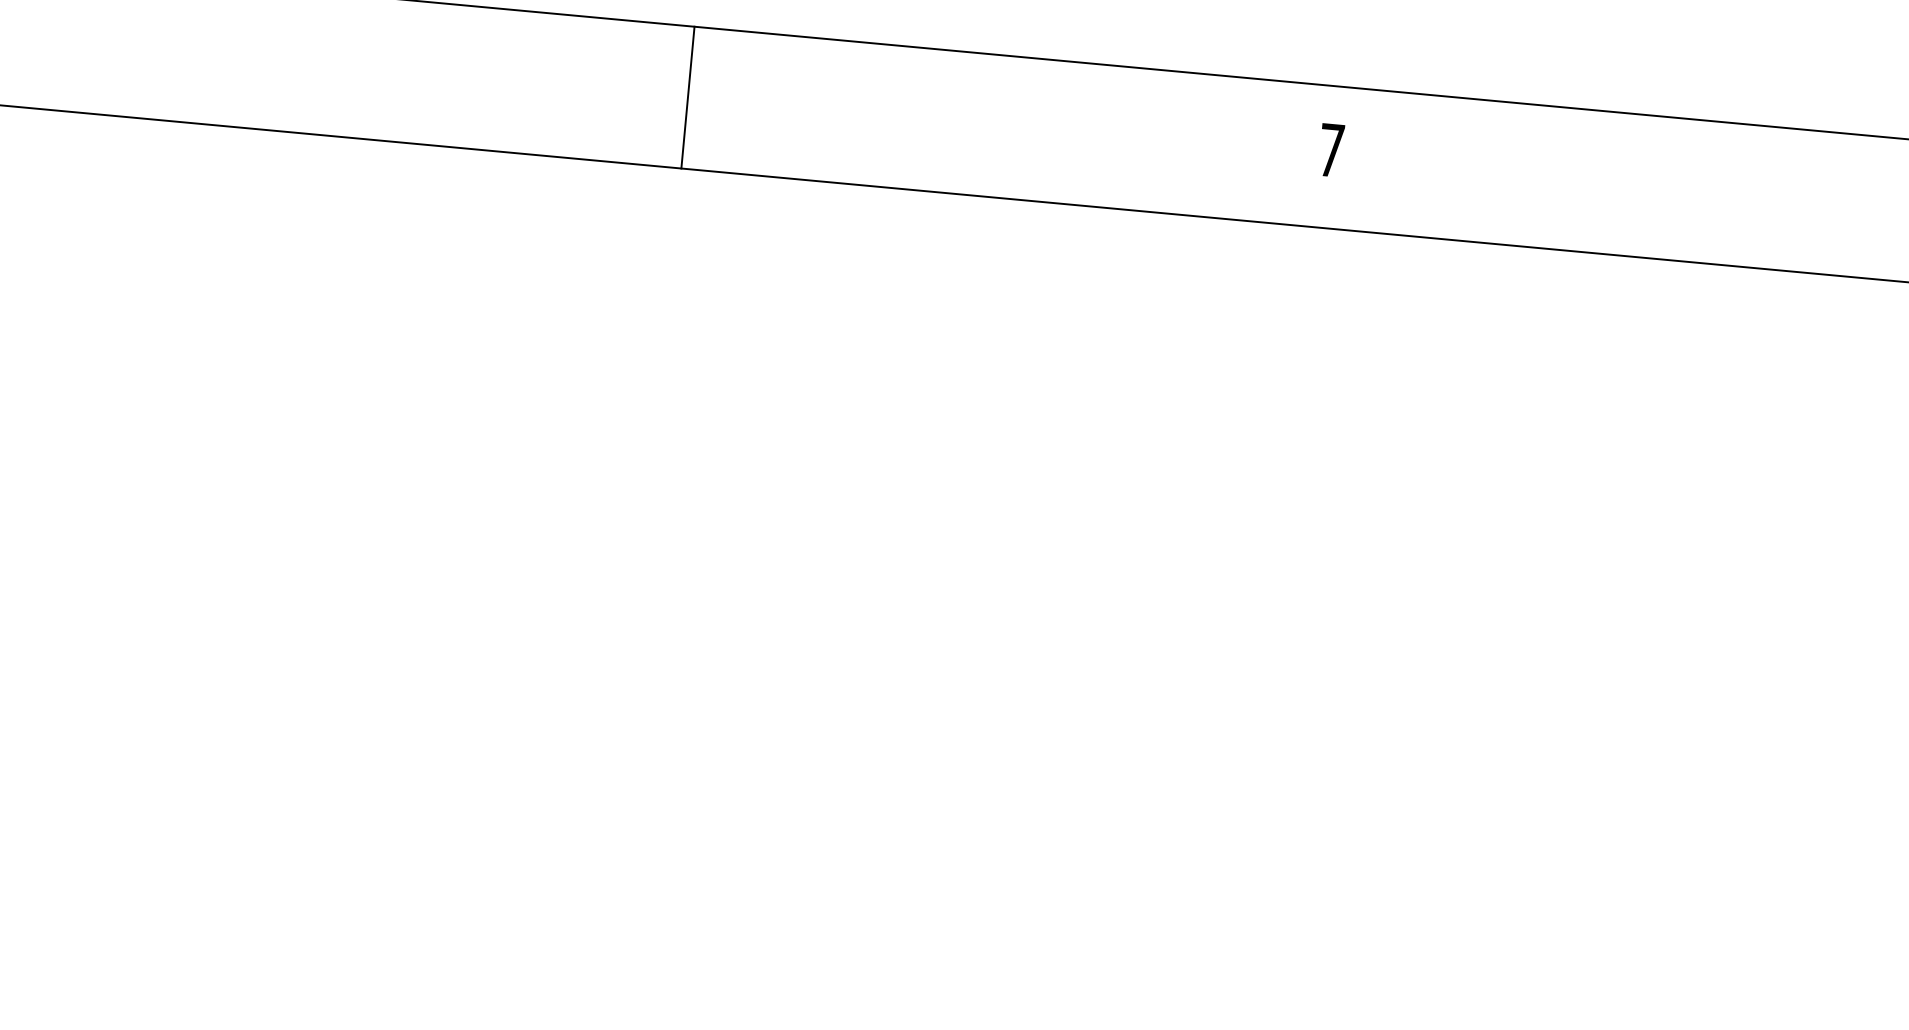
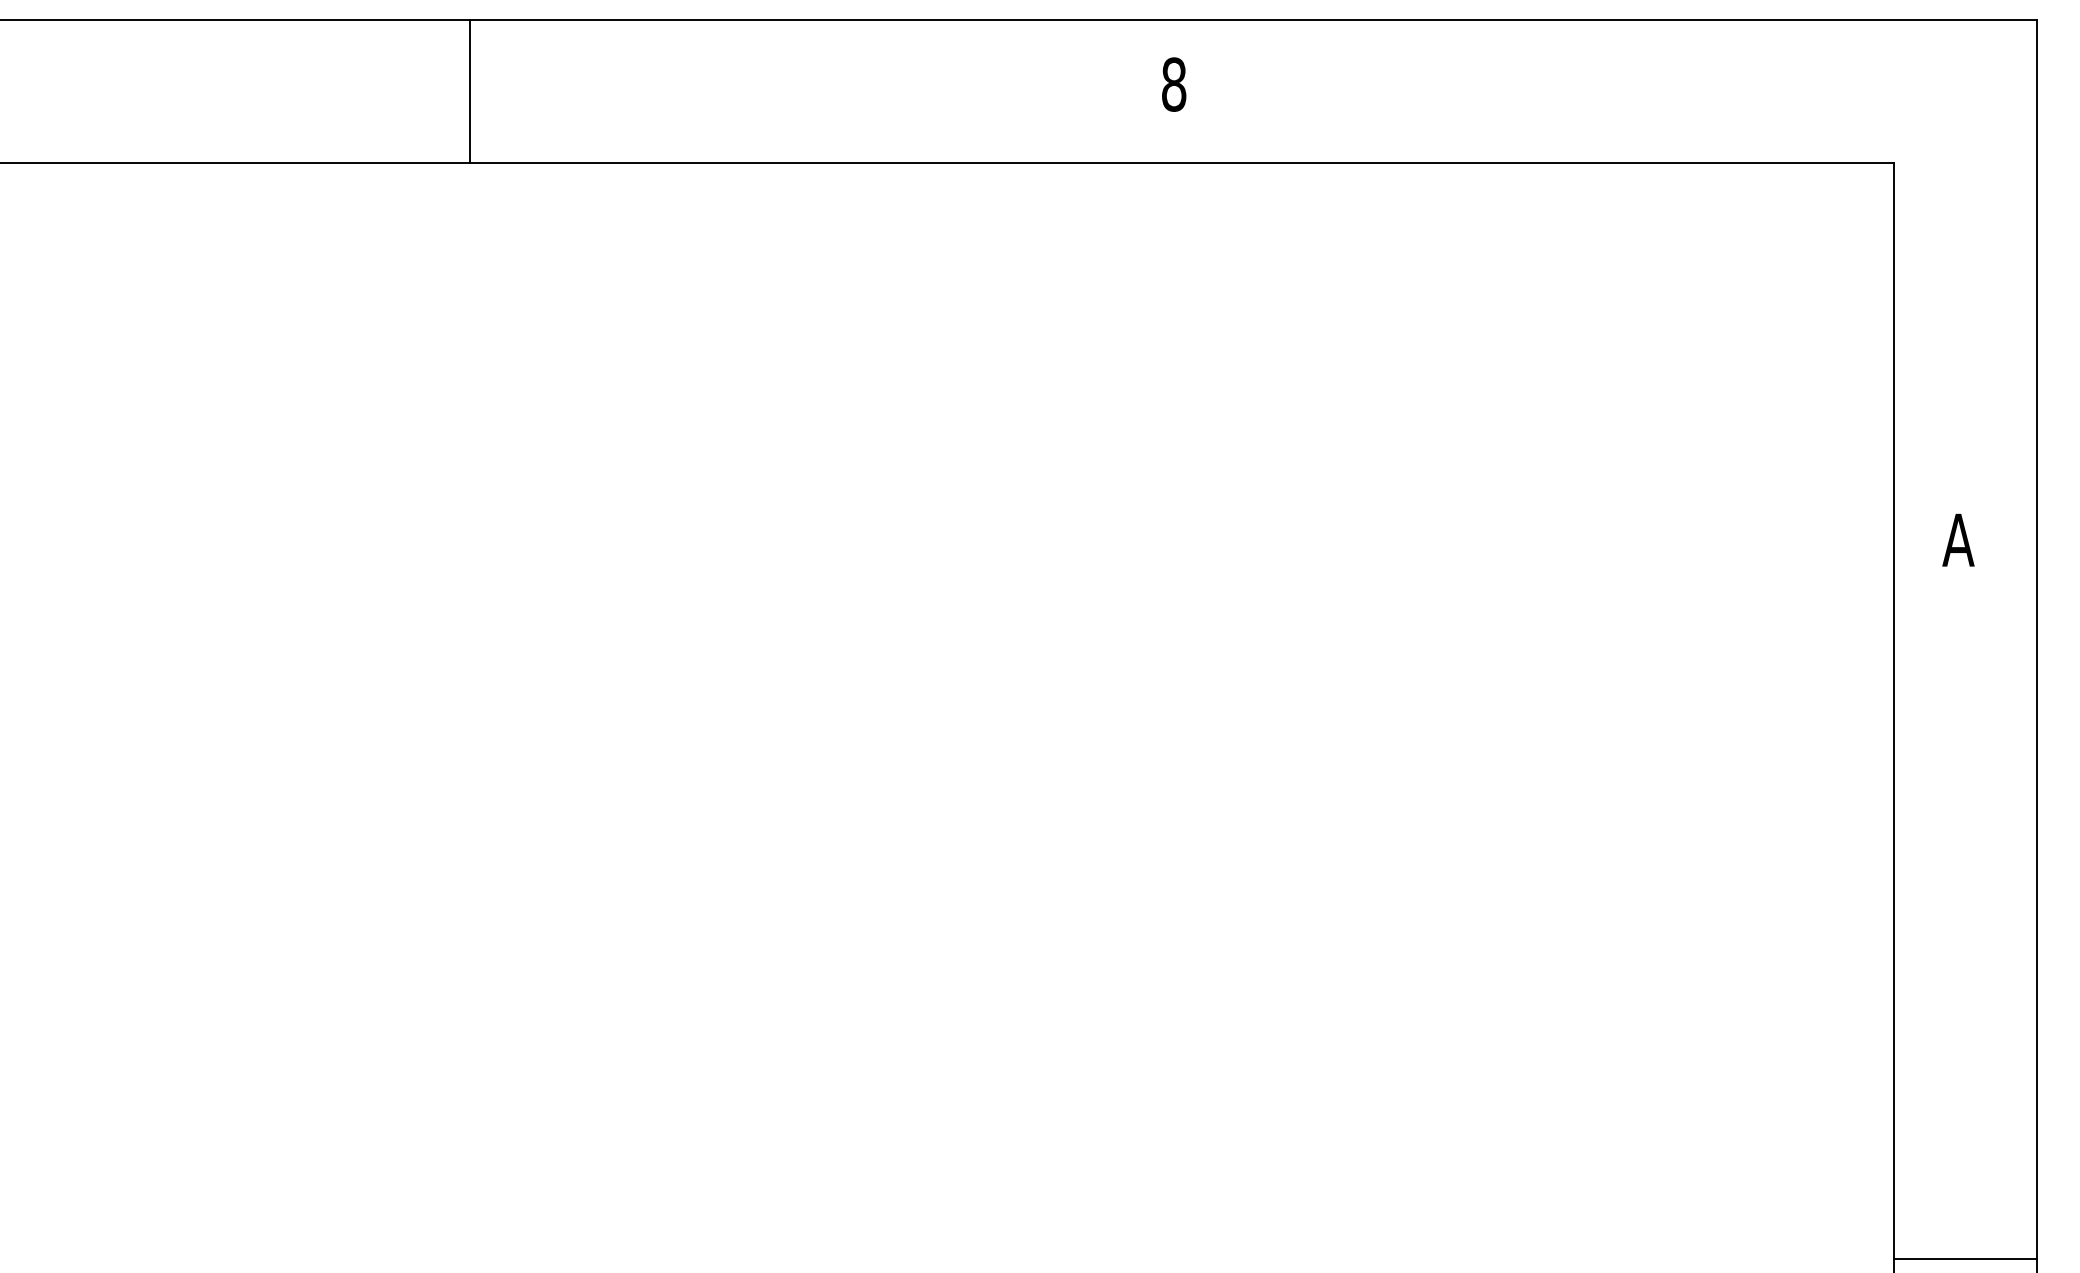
line: (687, 97) -> (470, 91), moved
text: (1331, 150) -> (1174, 84), 7 -> 8

